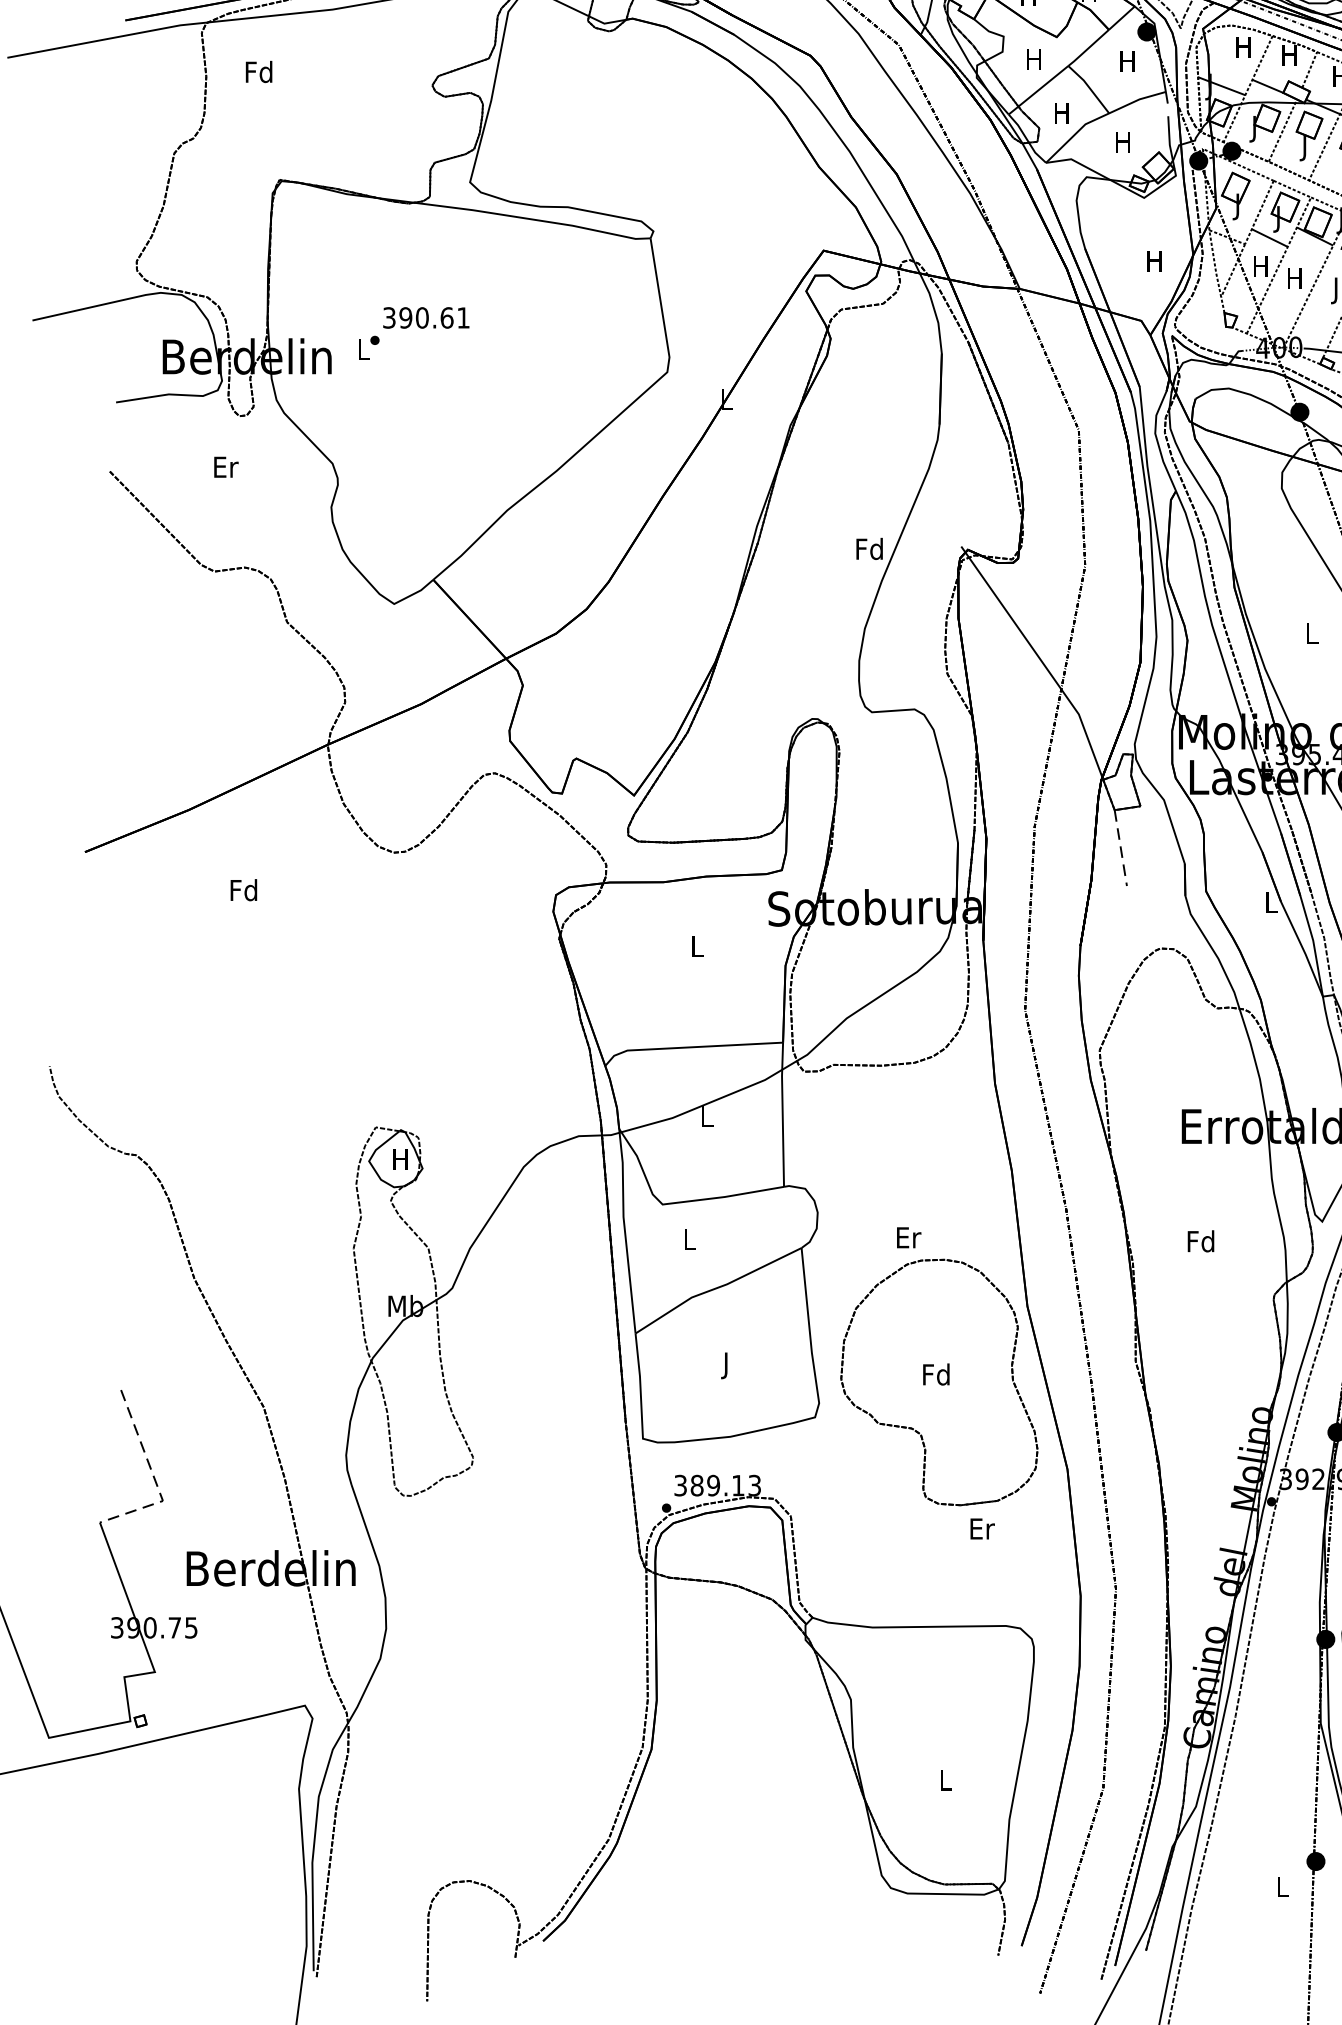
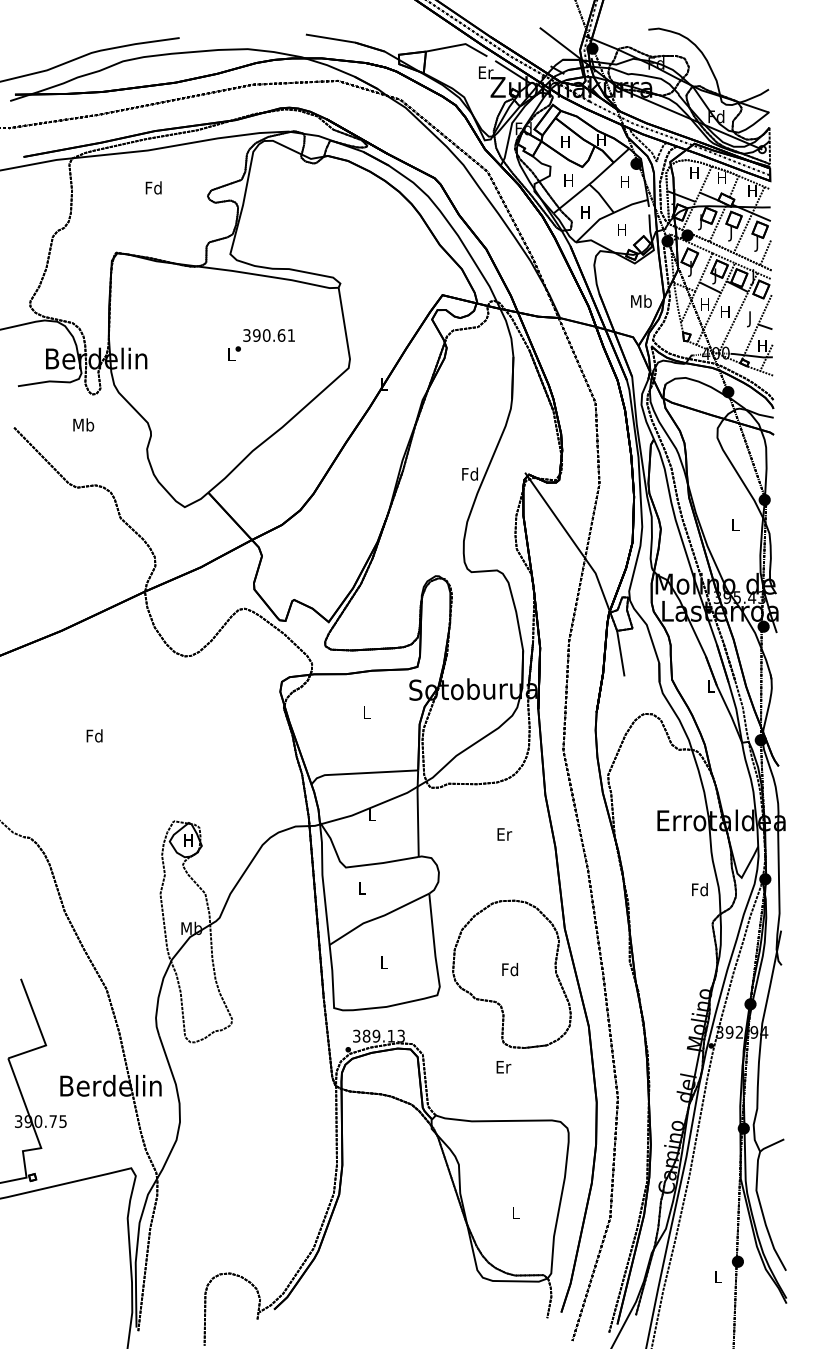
text: (258, 71) -> (153, 187), moved
text: (1155, 259) -> (641, 300), H -> Mb
text: (413, 332) -> (261, 344), moved
text: (225, 466) -> (83, 424), Er -> Mb
line: (1120, 849) -> (620, 654), dashed -> solid
text: (243, 889) -> (94, 735), moved
text: (908, 1237) -> (504, 834), moved
text: (1200, 1241) -> (699, 889), moved
text: (726, 1366) -> (384, 964), J -> L
line: (153, 1477) -> (40, 1031), dashed -> solid
text: (981, 1529) -> (503, 1067), moved

